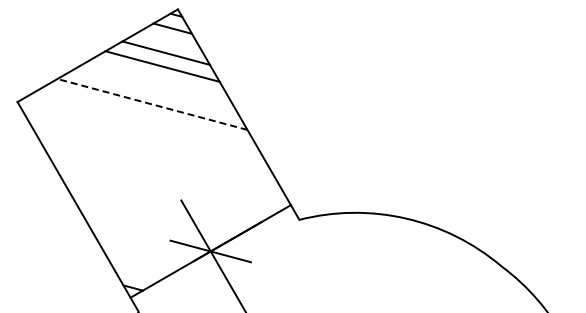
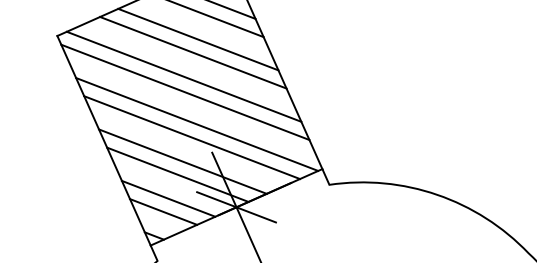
line: (155, 90) -> (197, 38), added
line: (151, 104) -> (192, 52), dashed -> solid
line: (145, 128) -> (183, 76), added
line: (148, 144) -> (185, 92), added
line: (163, 174) -> (197, 124), added
line: (160, 187) -> (192, 137), added
line: (152, 212) -> (181, 161), added
line: (149, 225) -> (177, 174), added
line: (142, 249) -> (167, 198), added
line: (139, 263) -> (163, 211), added

